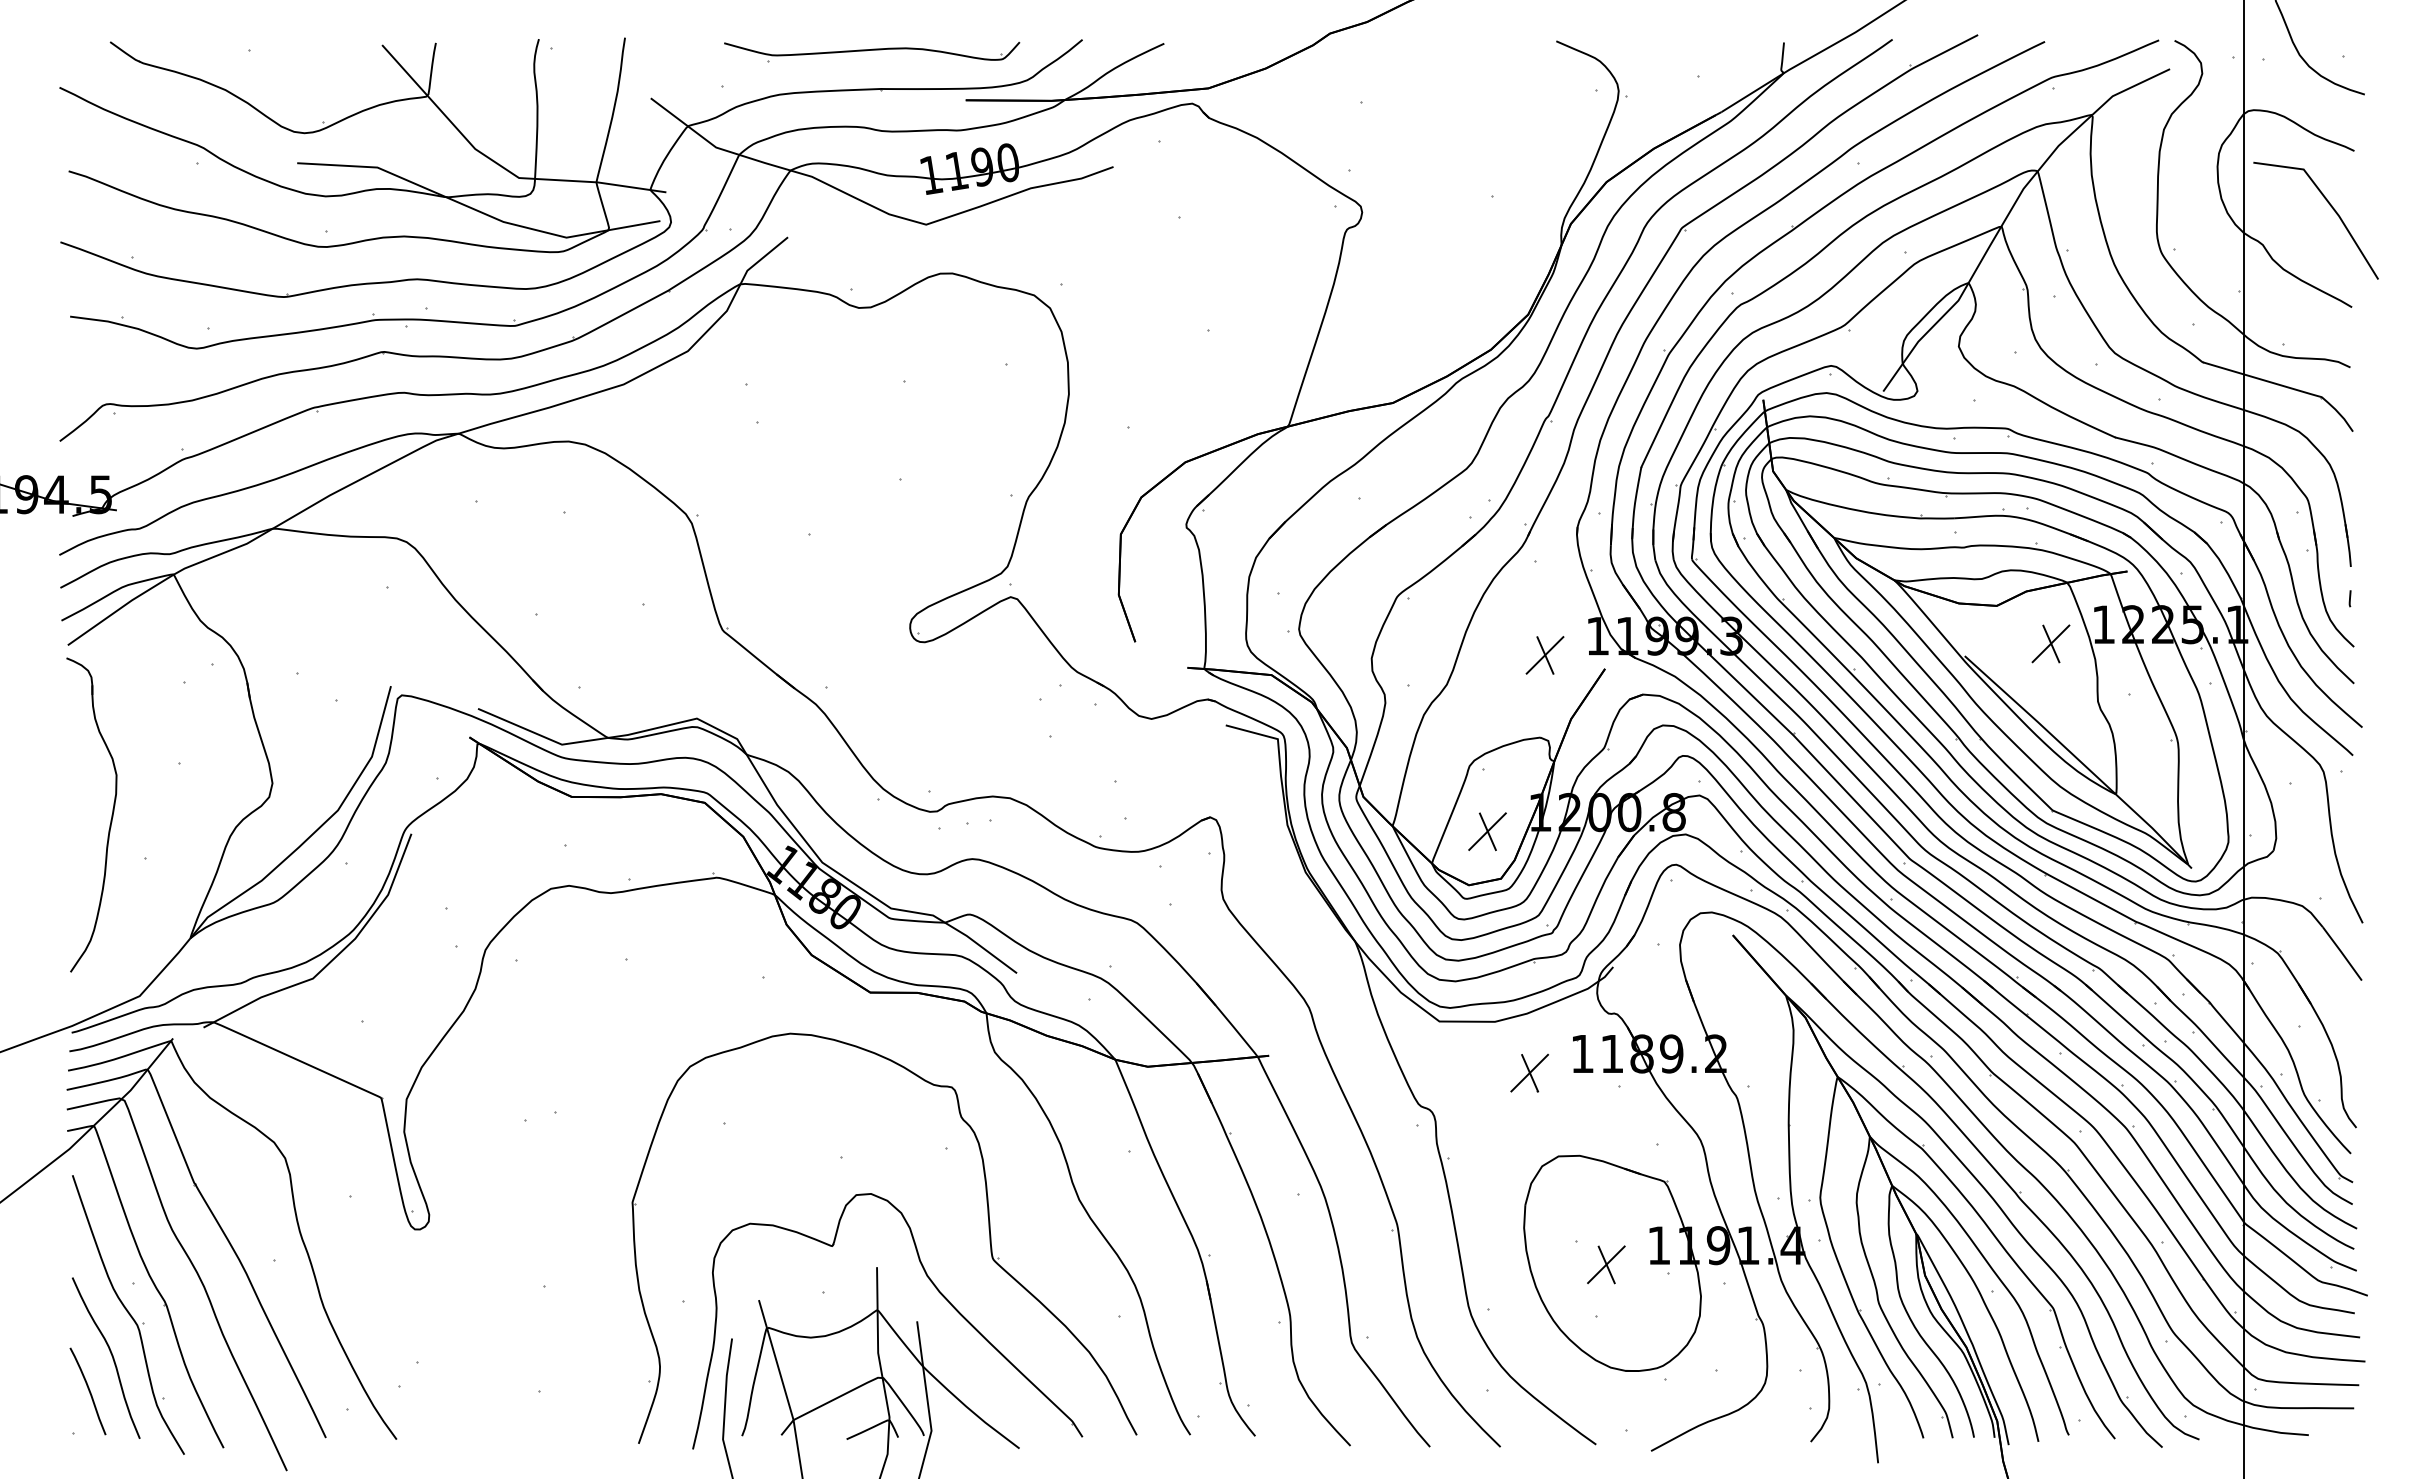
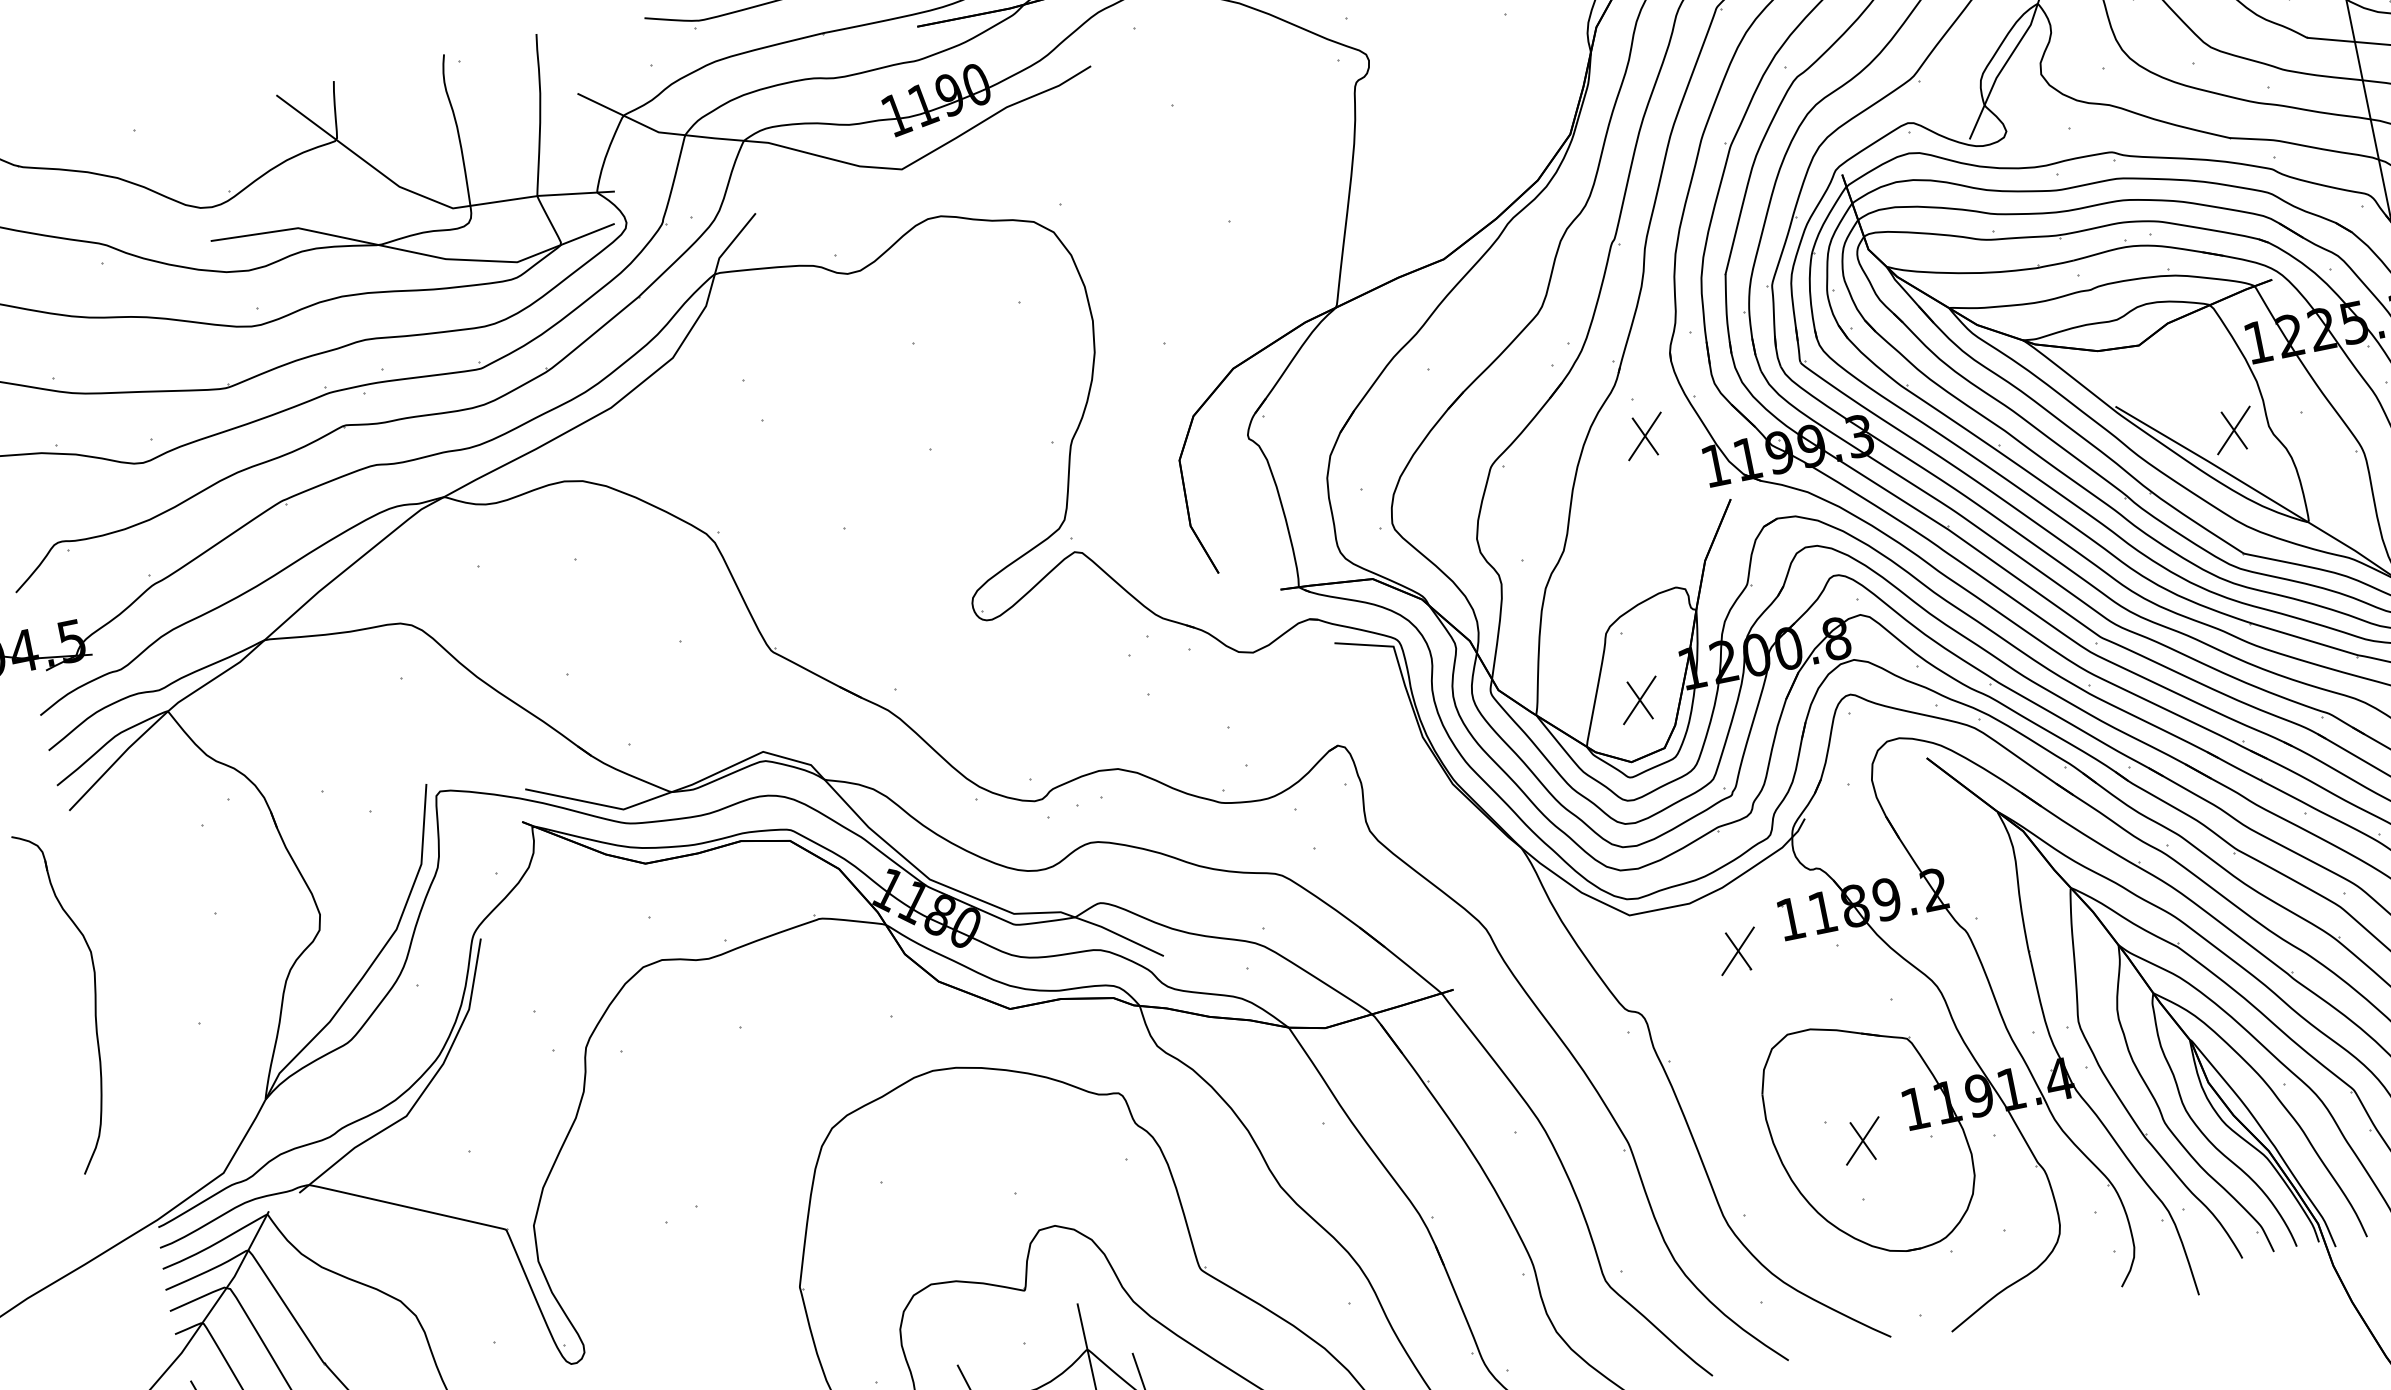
part: (2050, 643) -> (2233, 430), moved
part: (1544, 655) -> (1644, 436), moved
part: (110, 819) -> (94, 1001), moved

